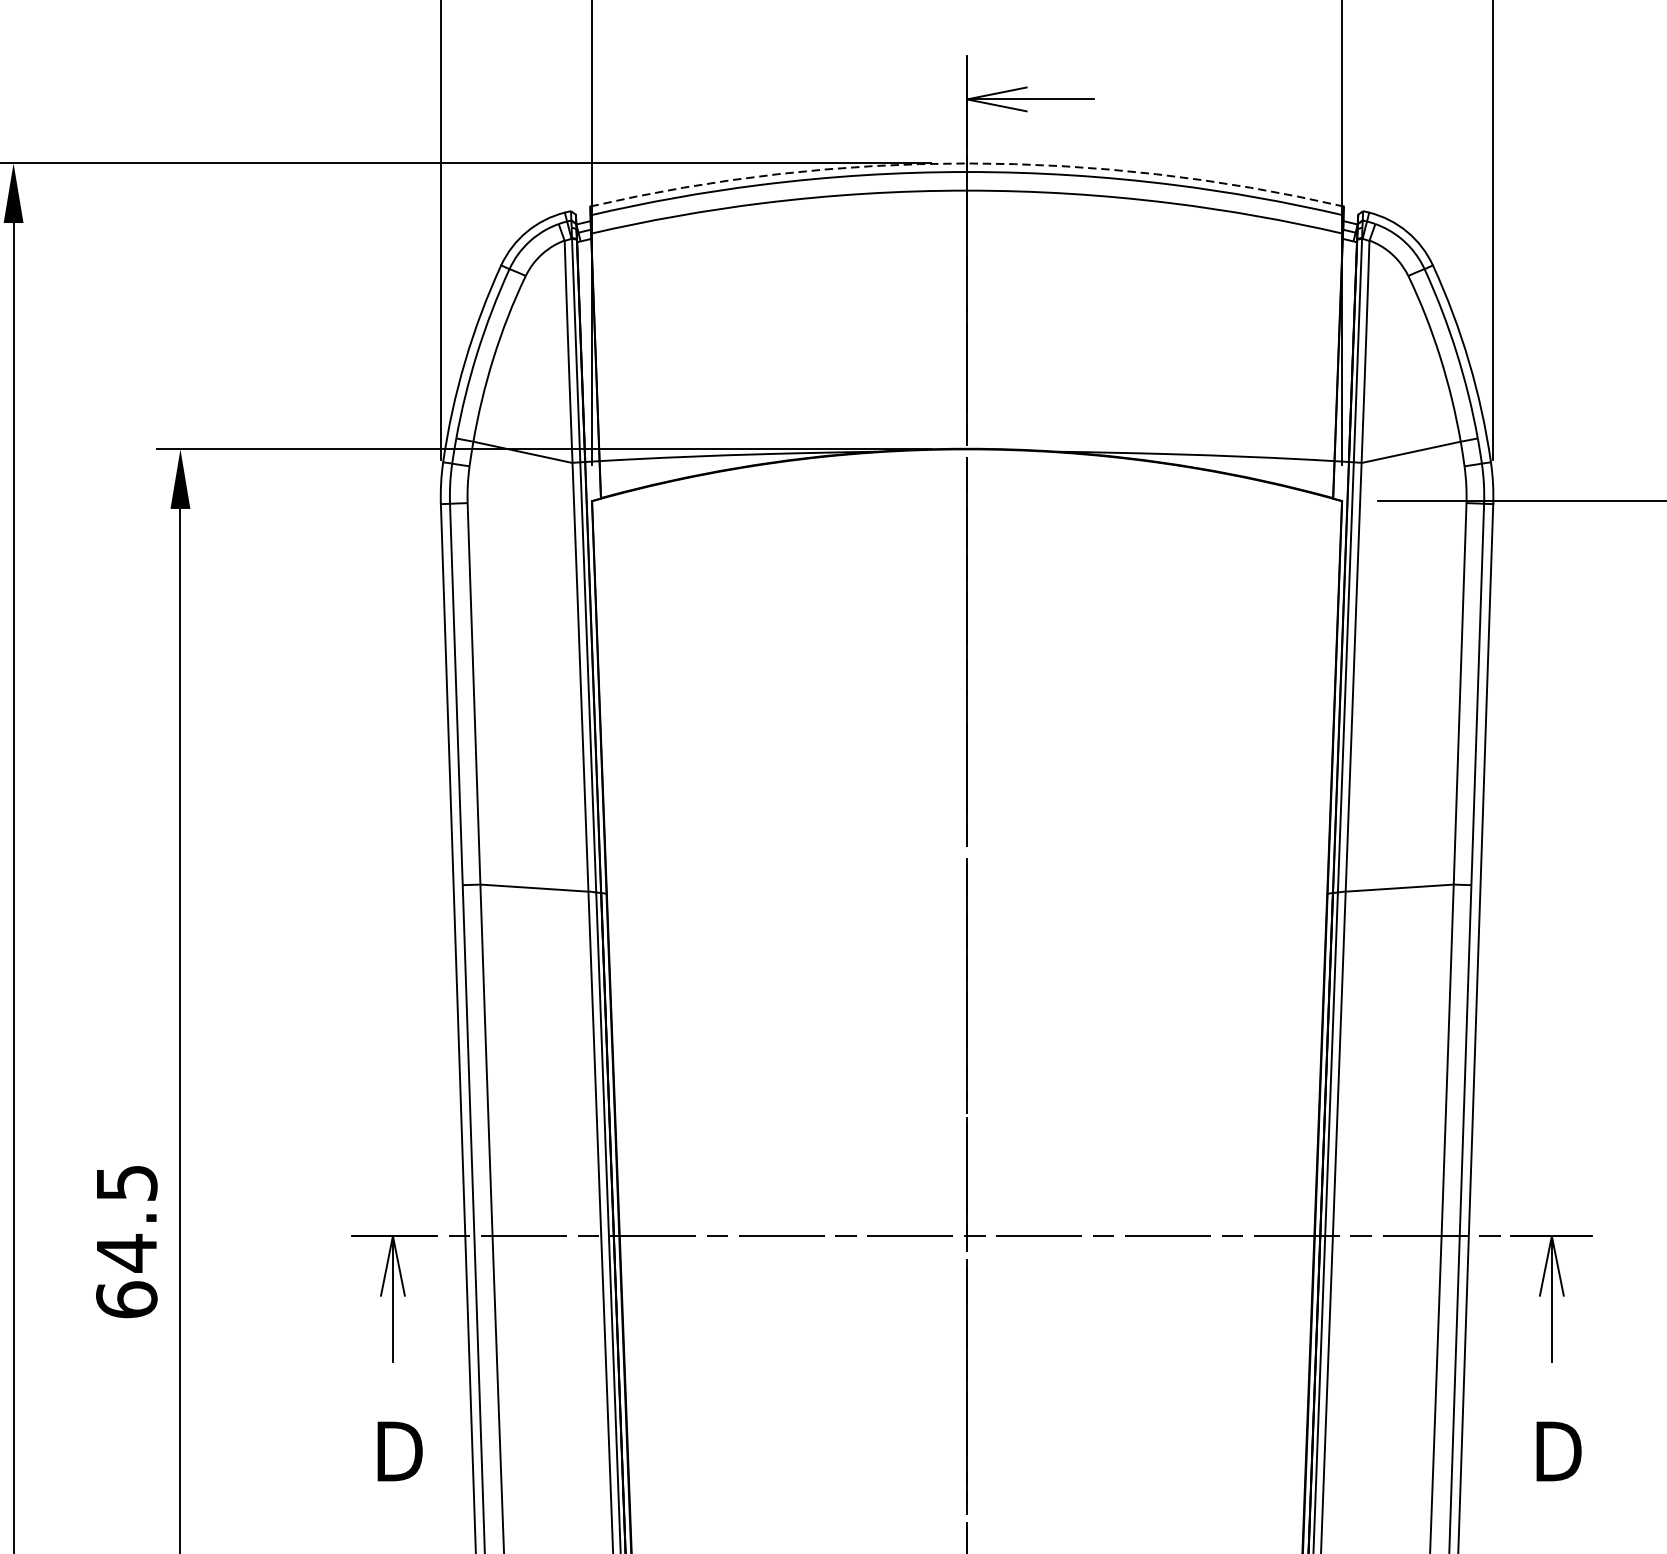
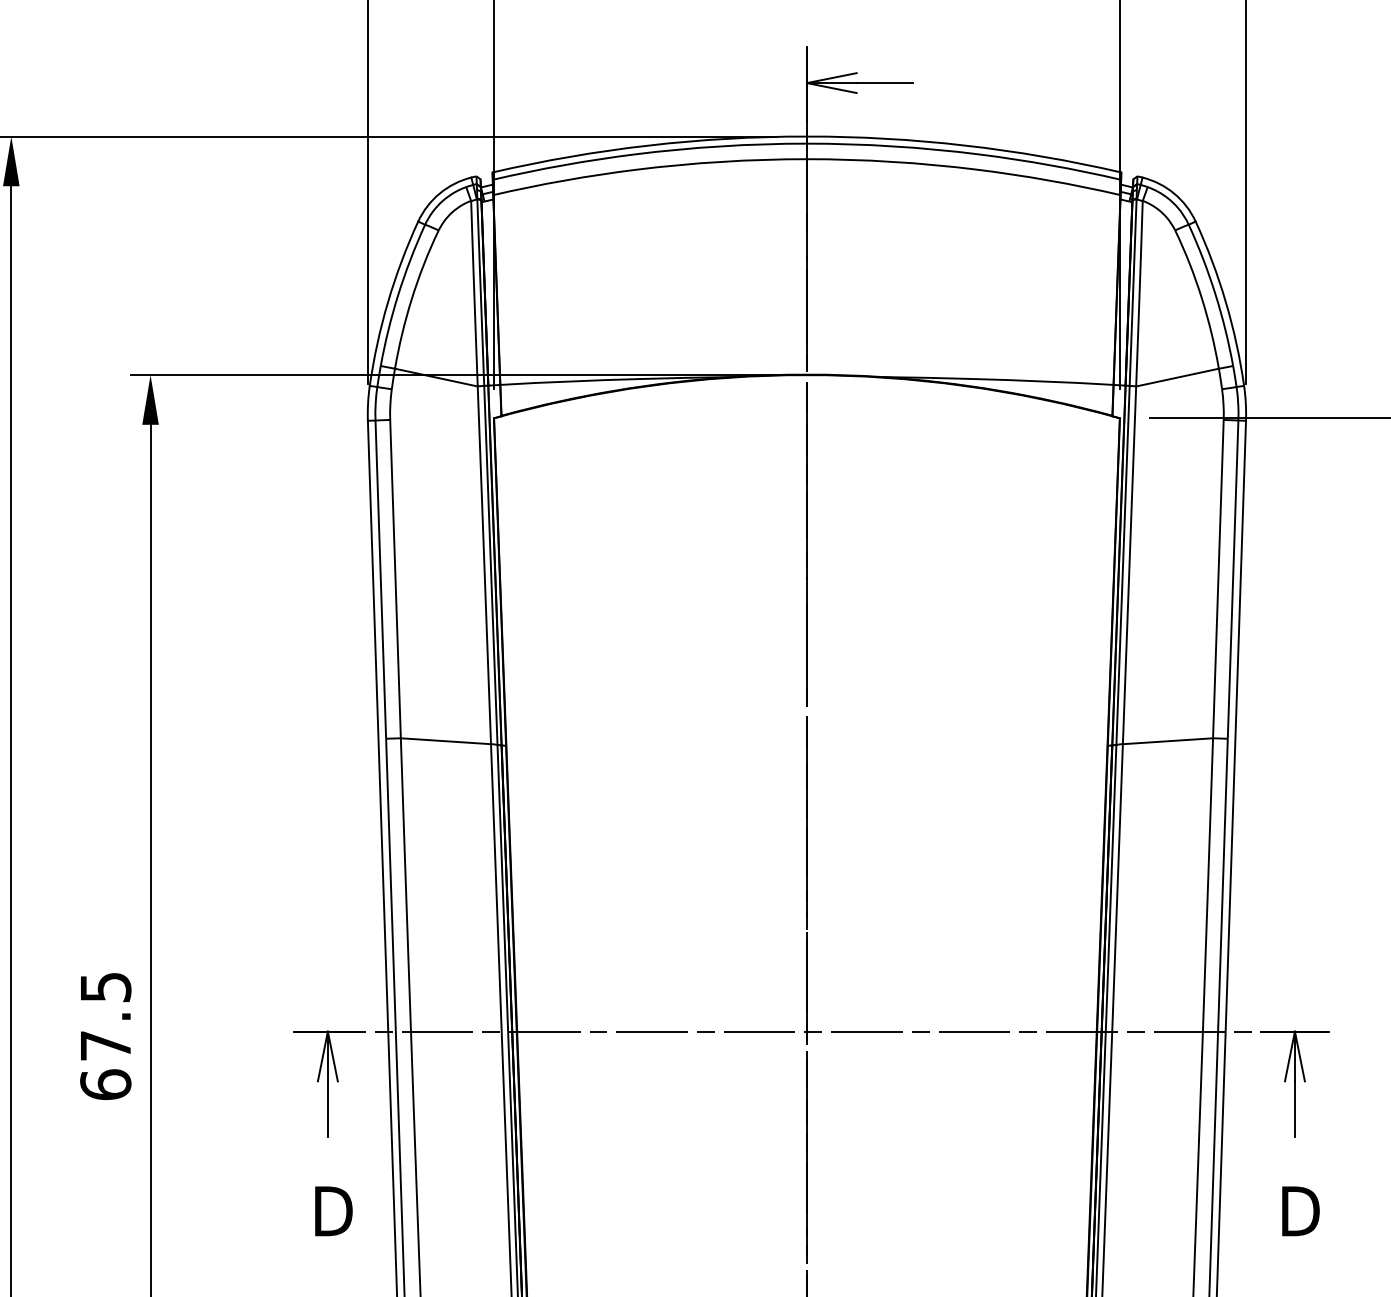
arc: (966, 163) -> (806, 136), dashed -> solid
text: (126, 1252) -> (105, 1045), 64.5 -> 67.5

